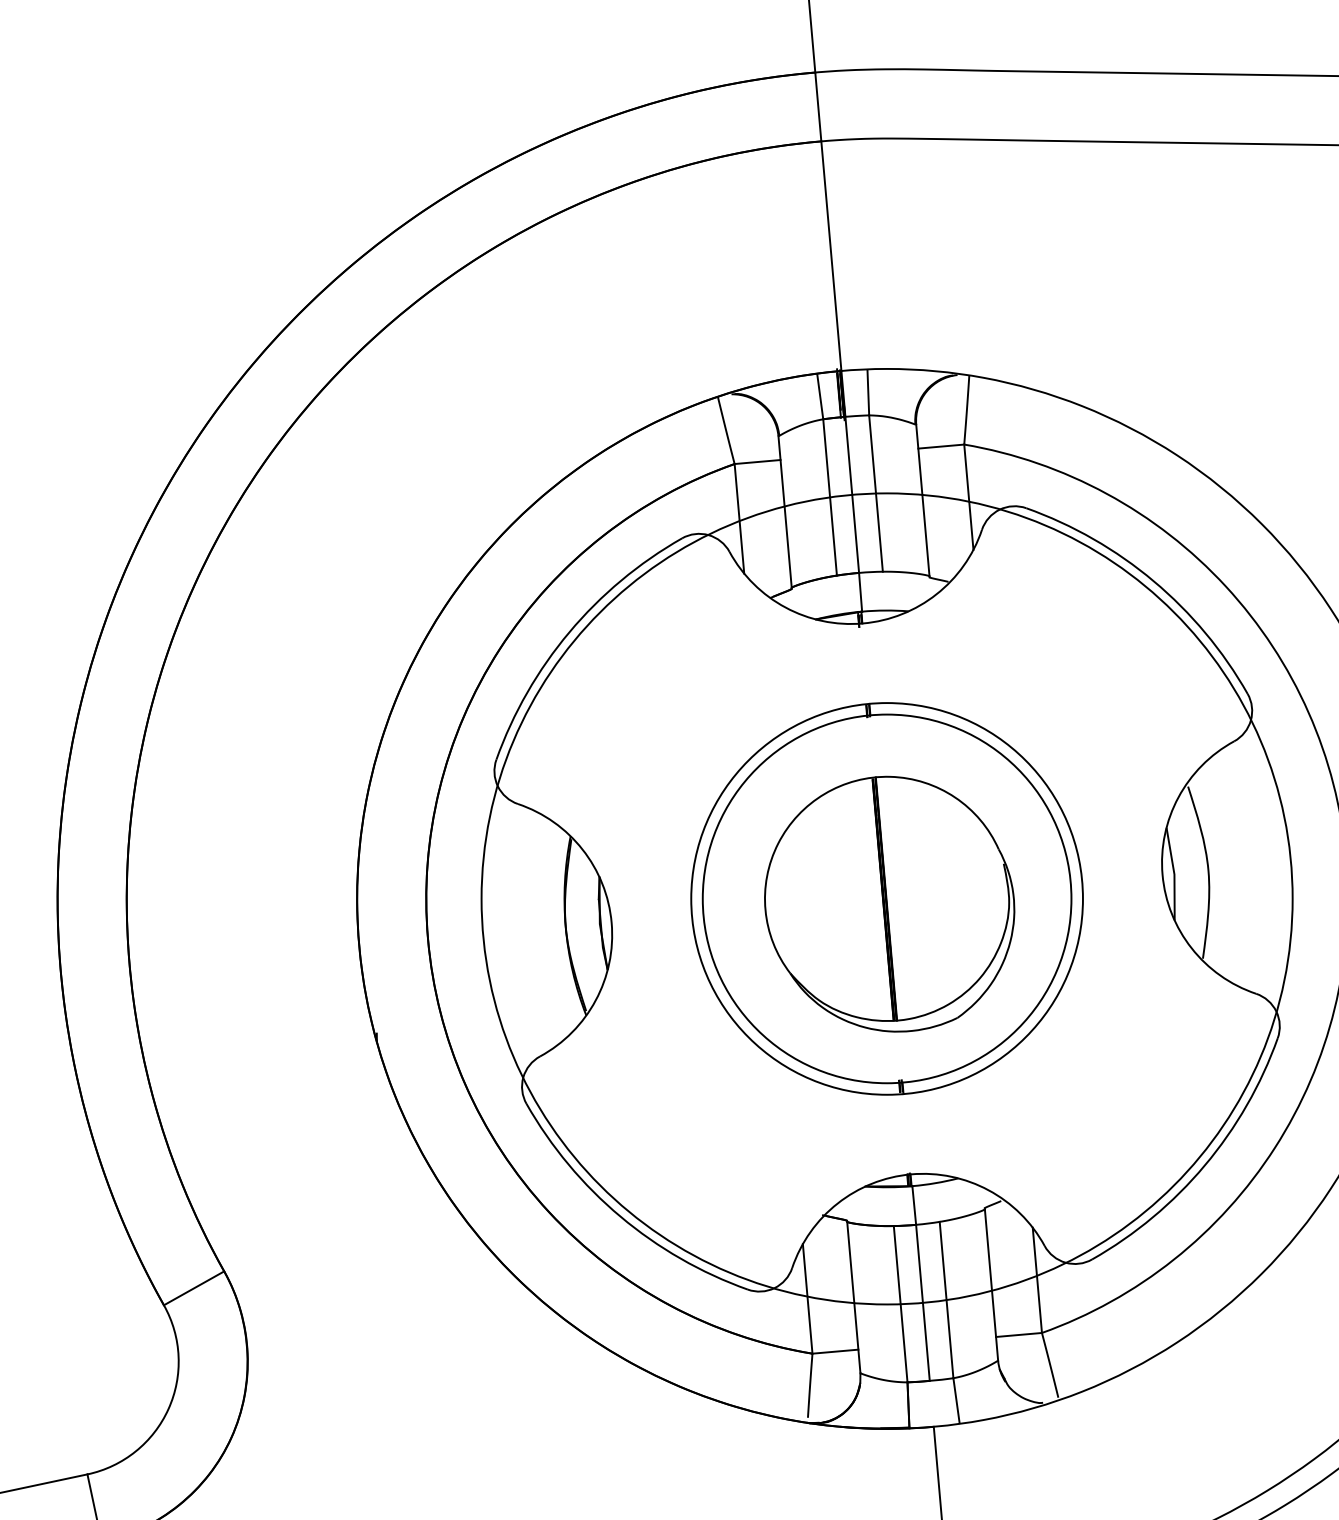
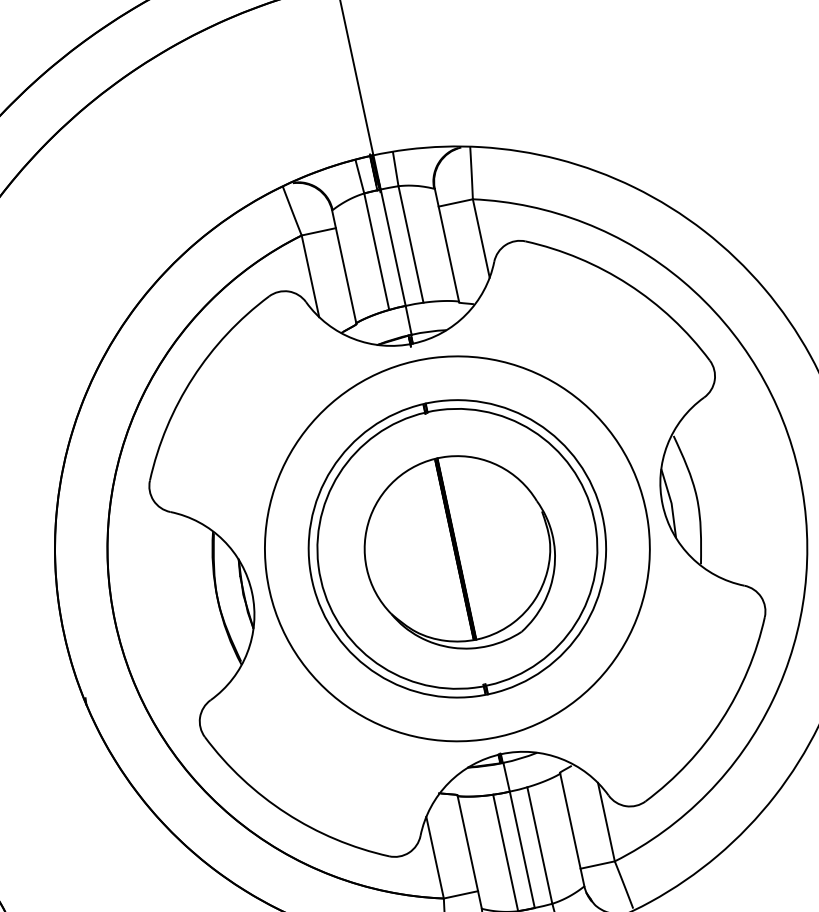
circle: (886, 898) -> (456, 548), size x0.62

